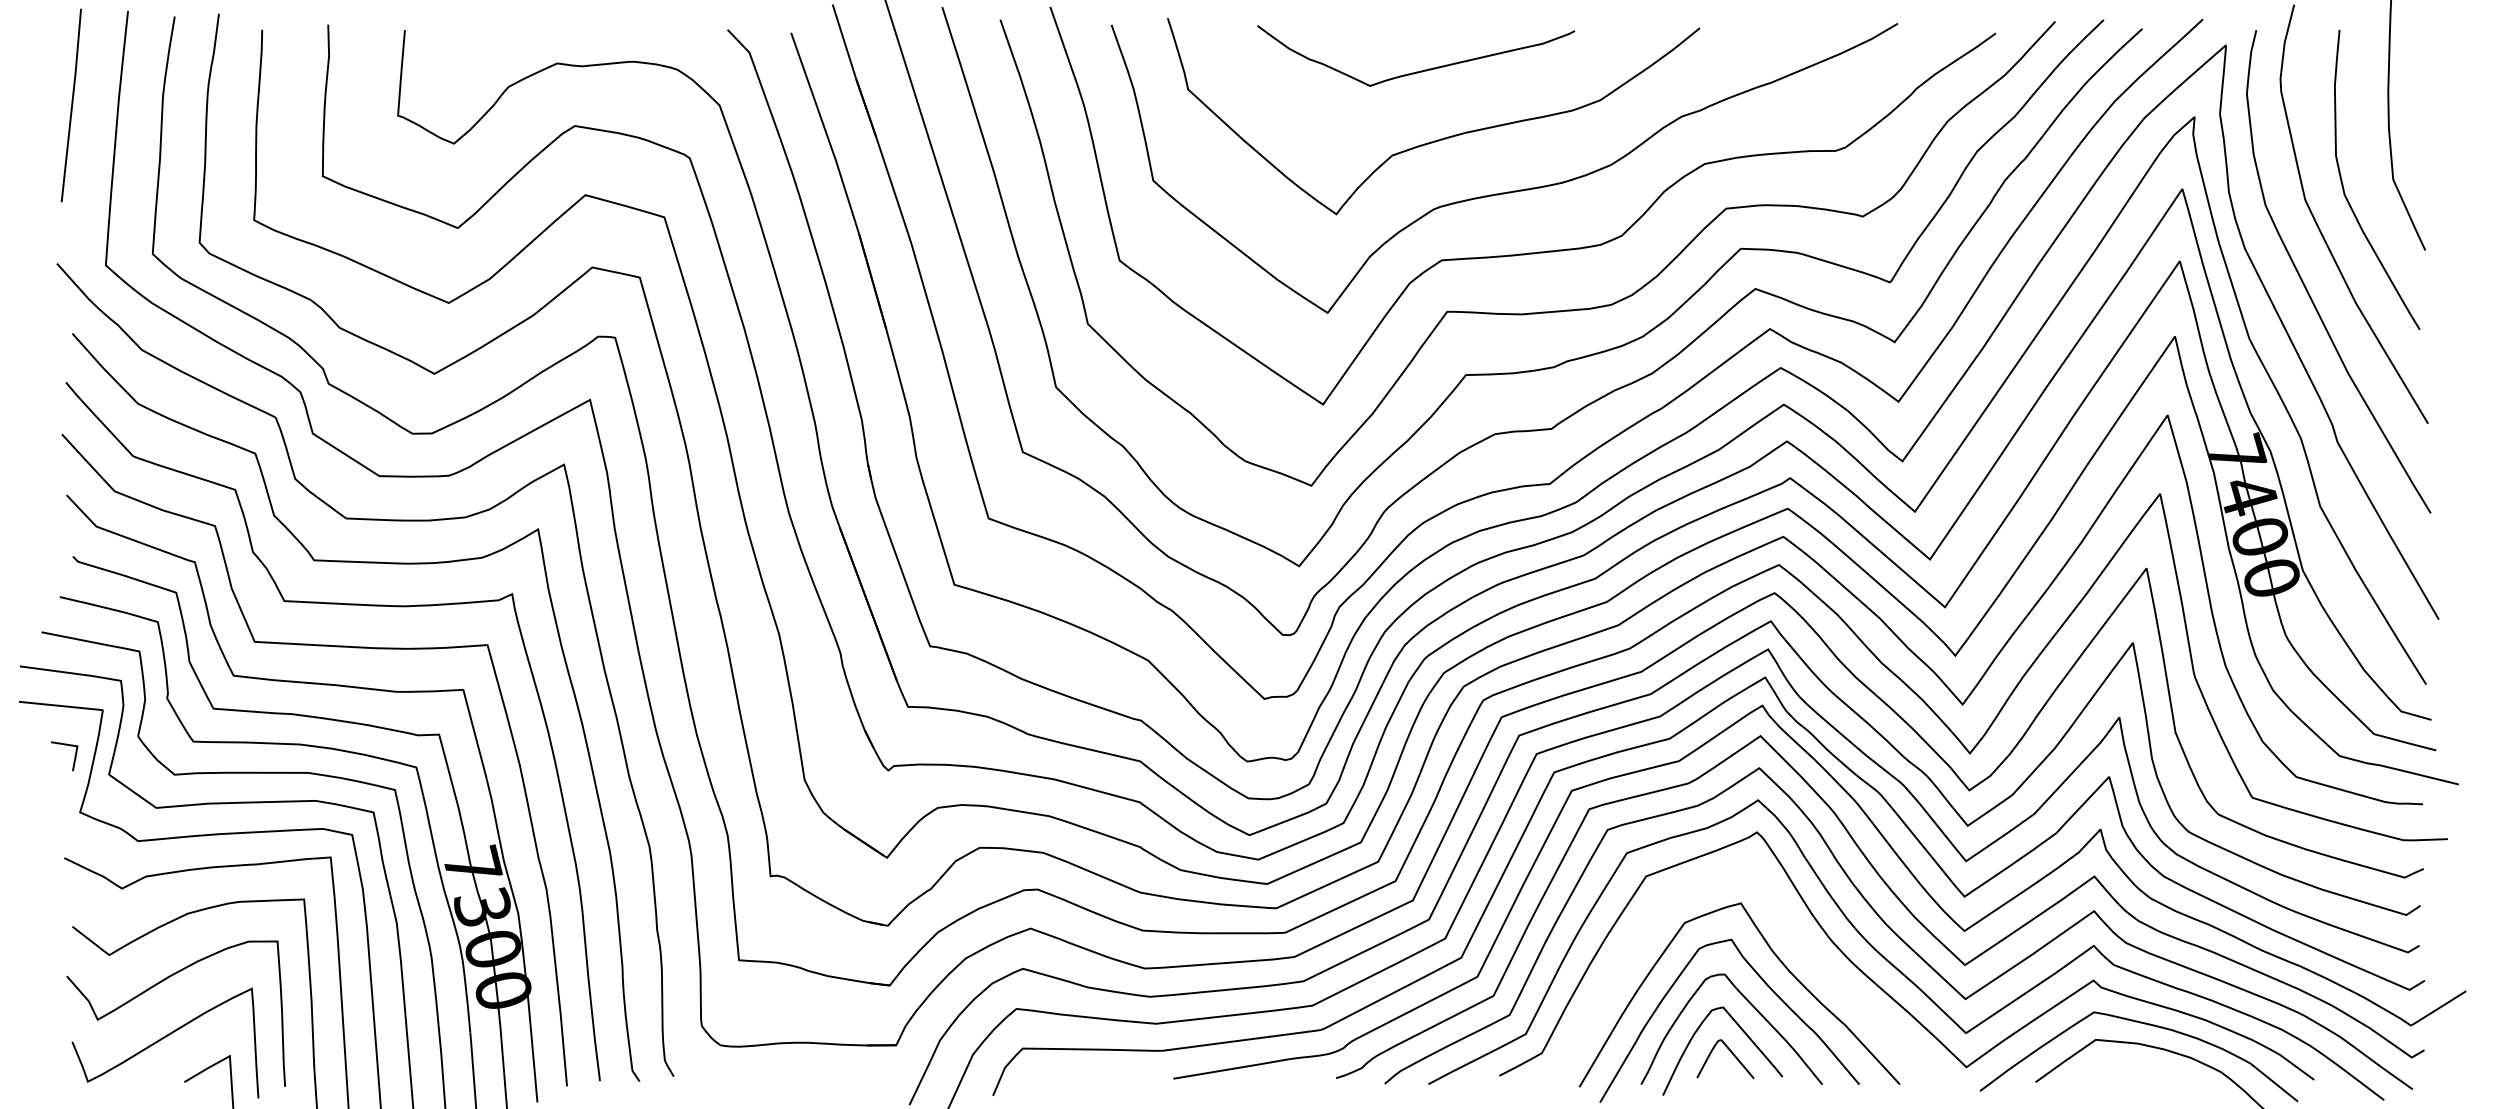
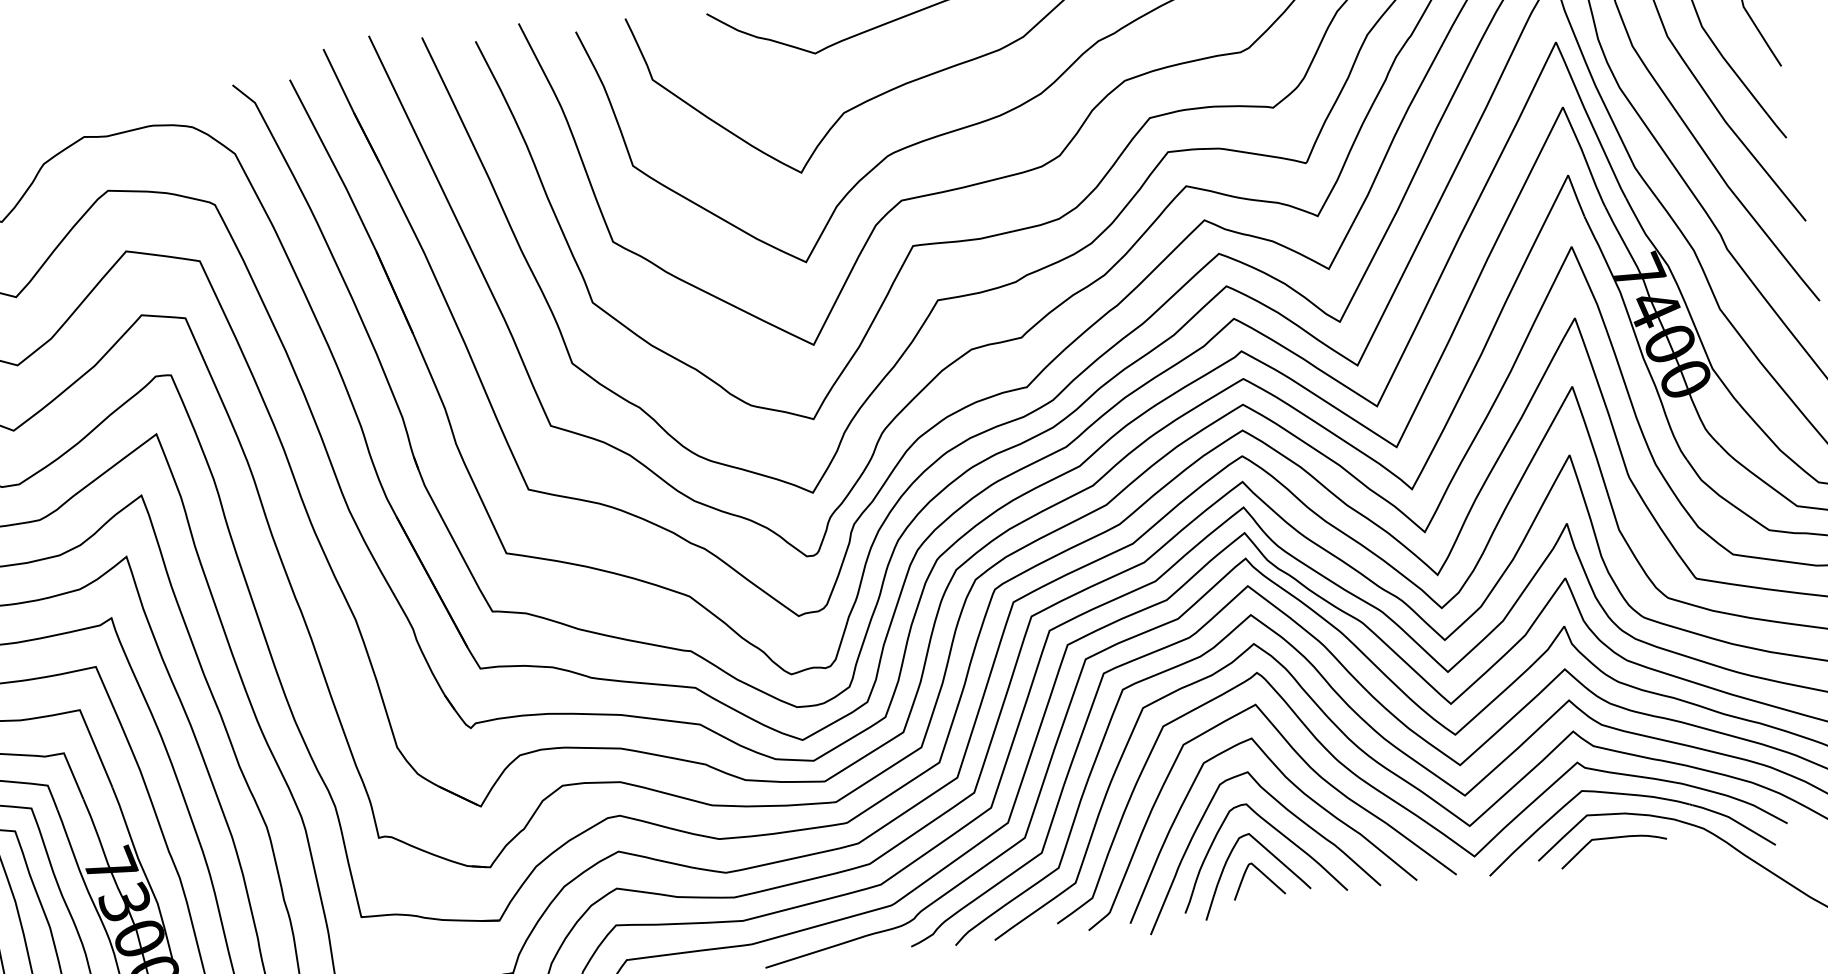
curve: (1794, 937) -> (1303, 762), added
curve: (2119, 1069) -> (1611, 839), added

